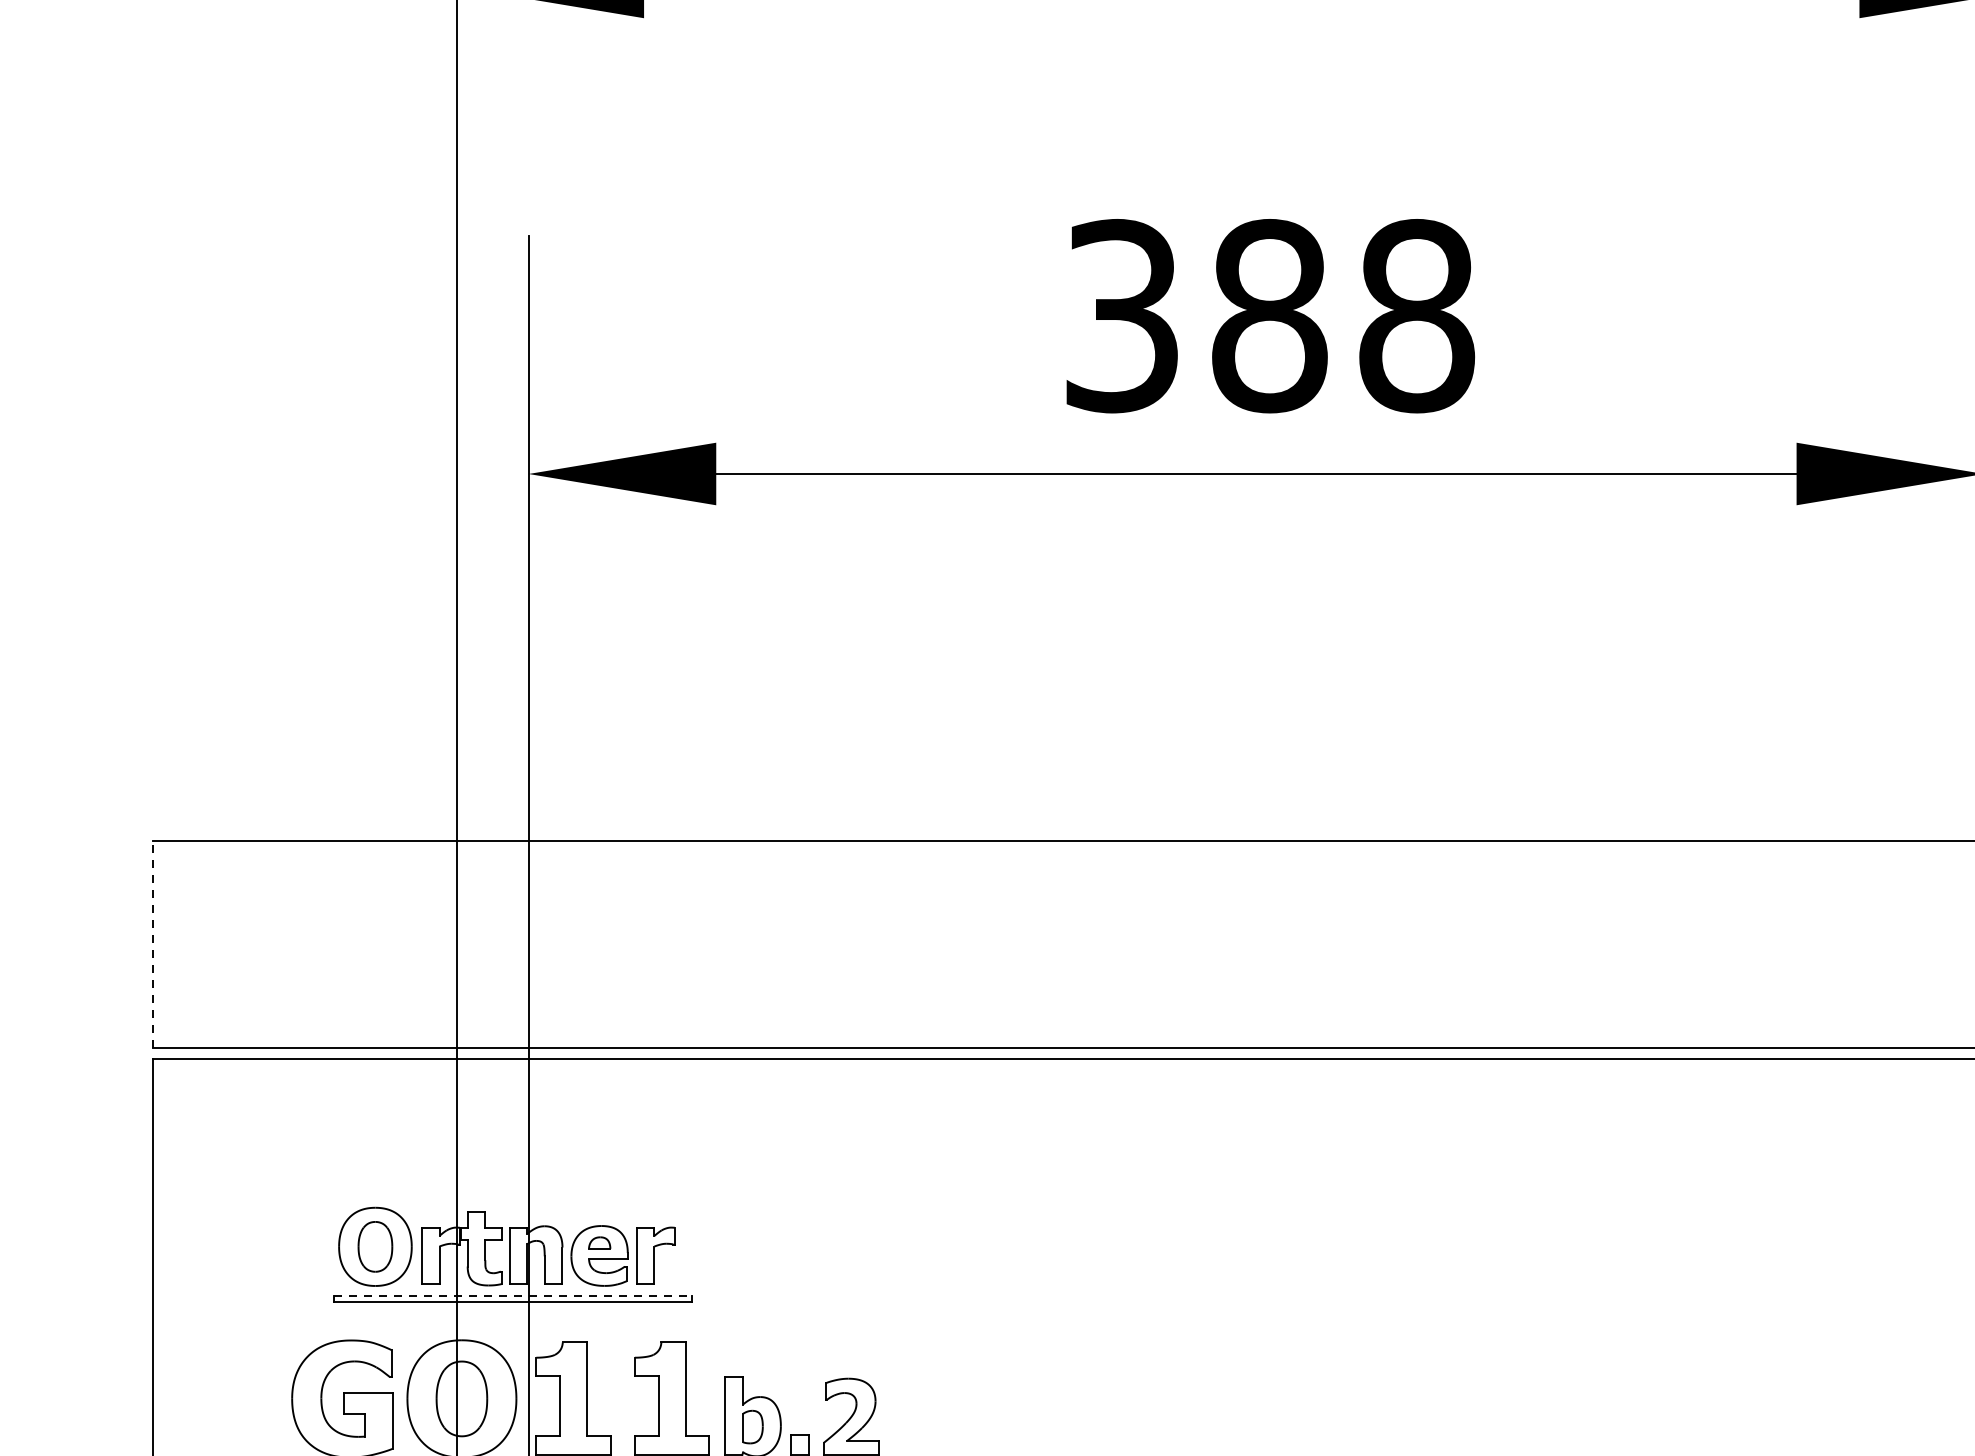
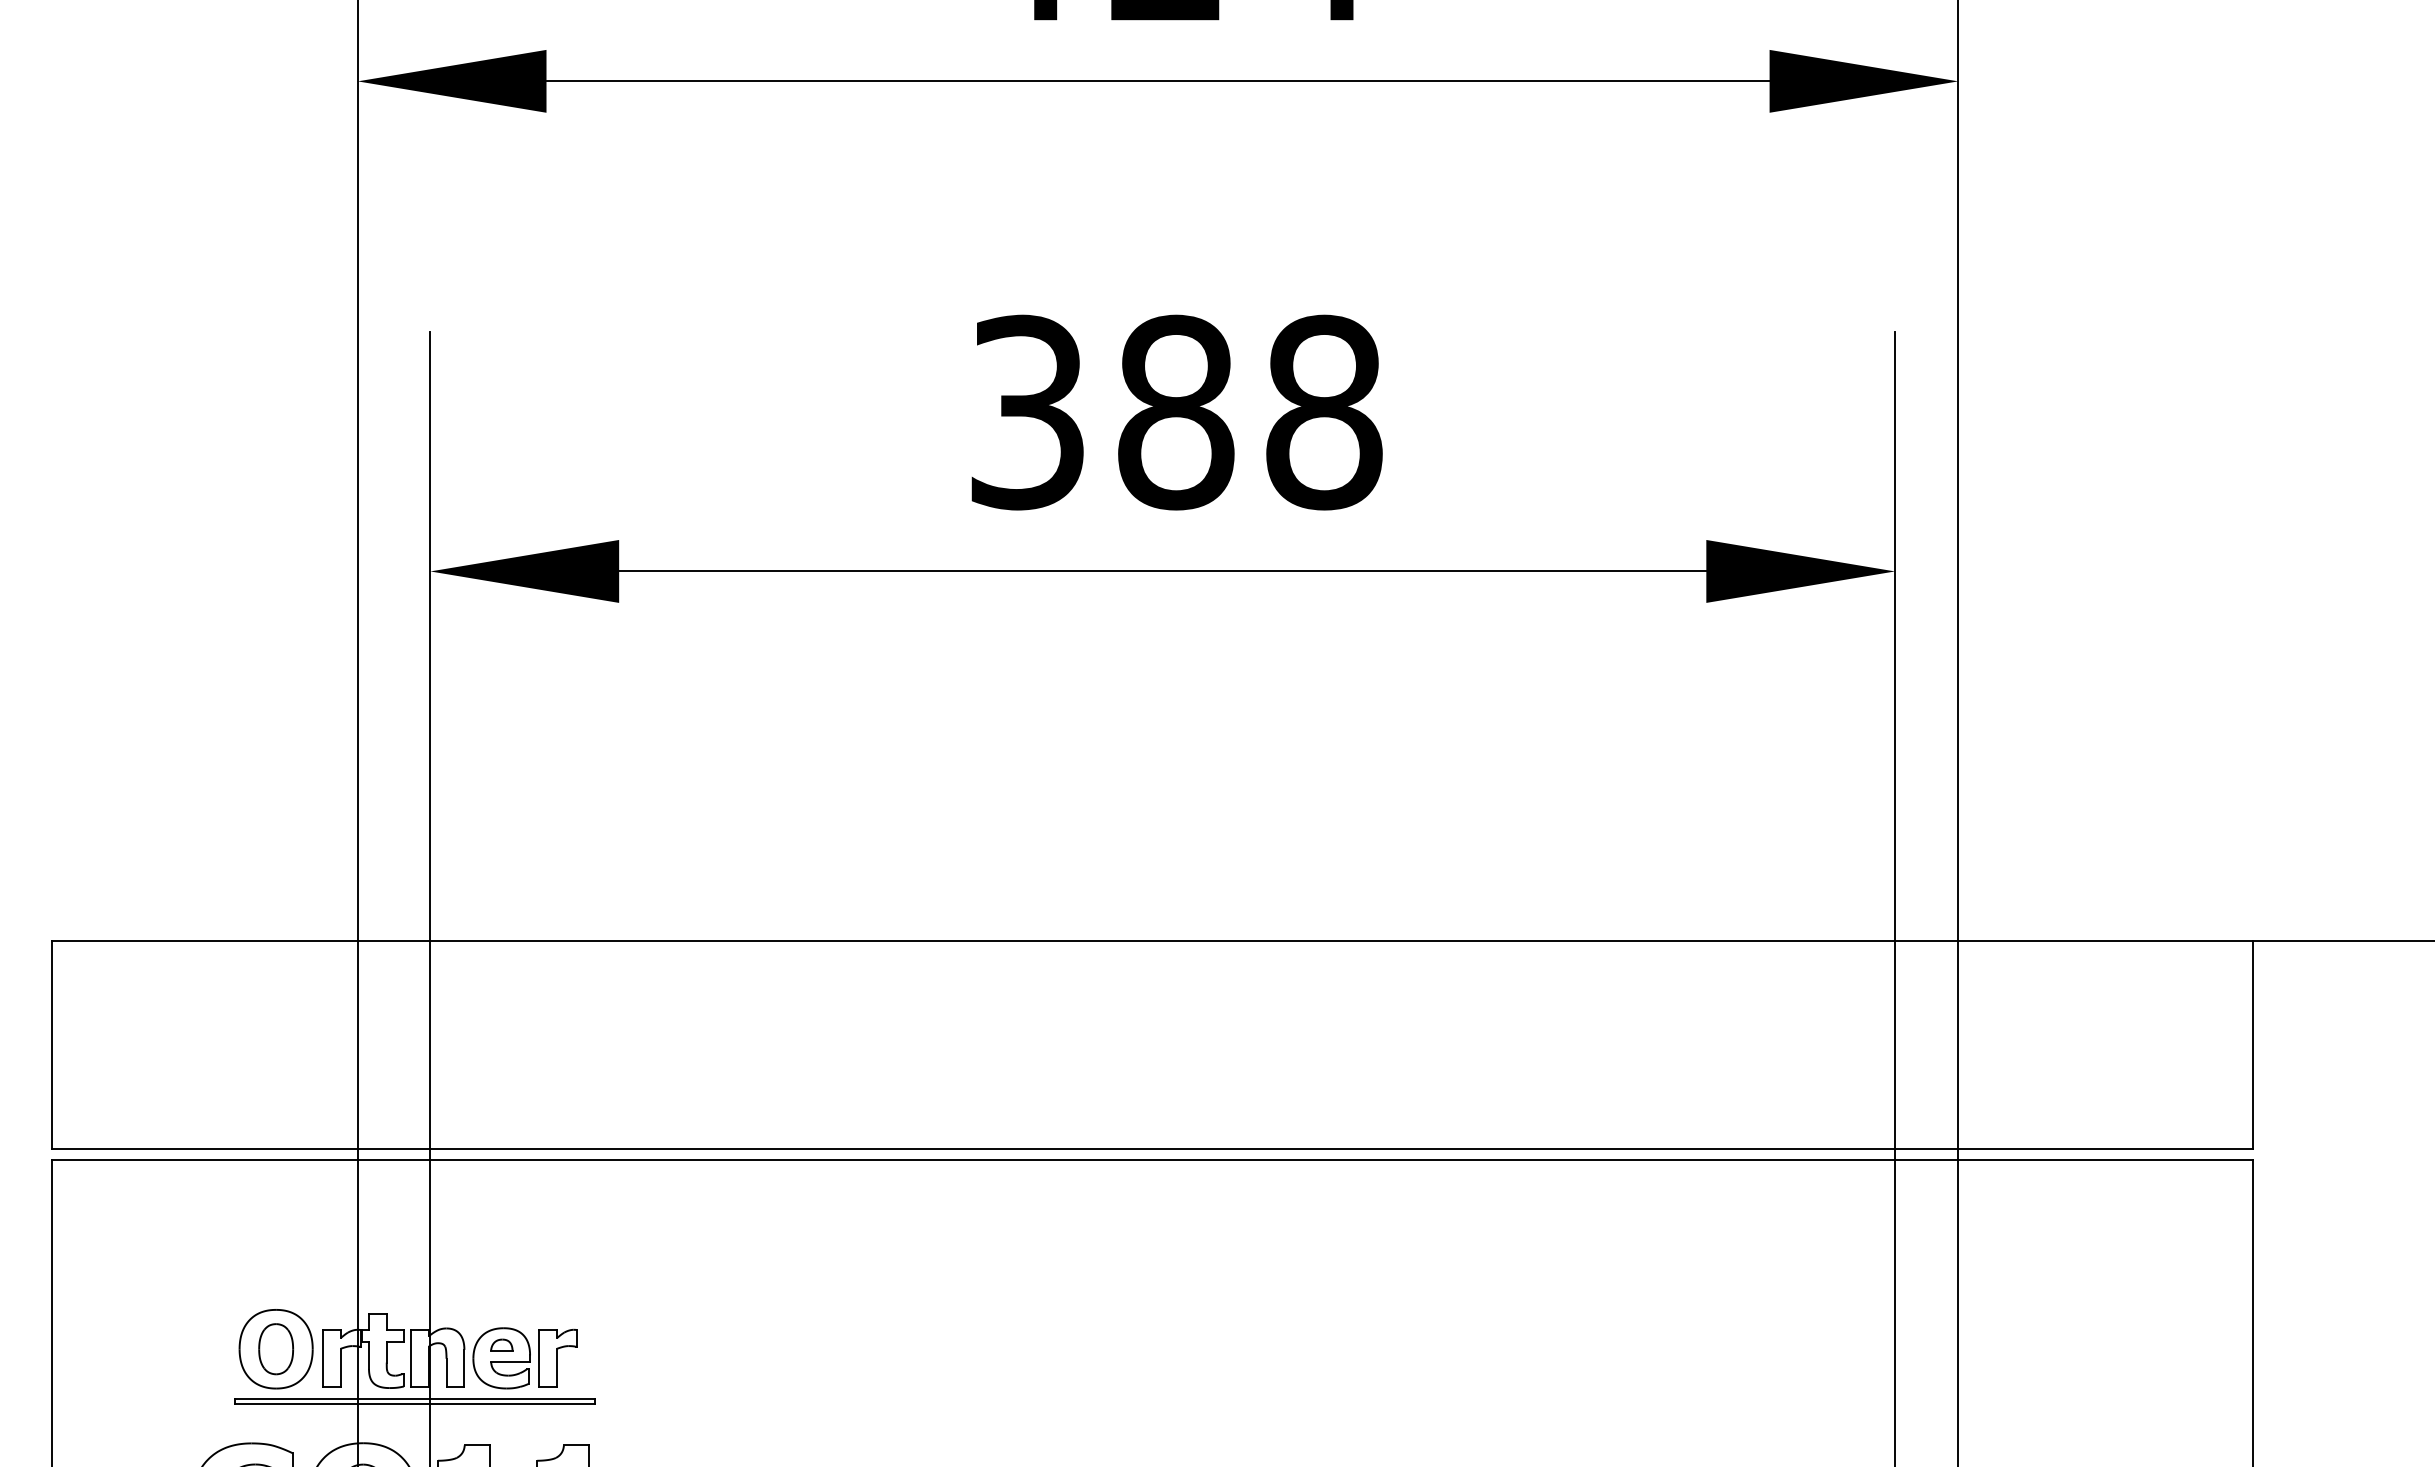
line: (152, 945) -> (51, 1045), dashed -> solid
line: (512, 1295) -> (414, 1398), dashed -> solid

